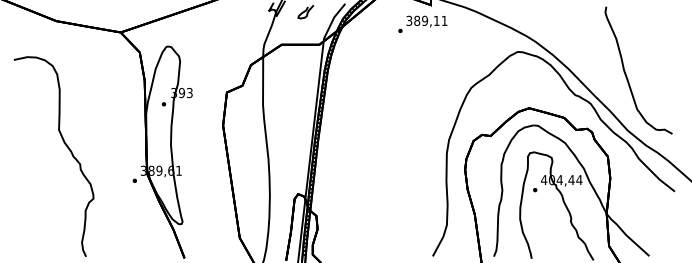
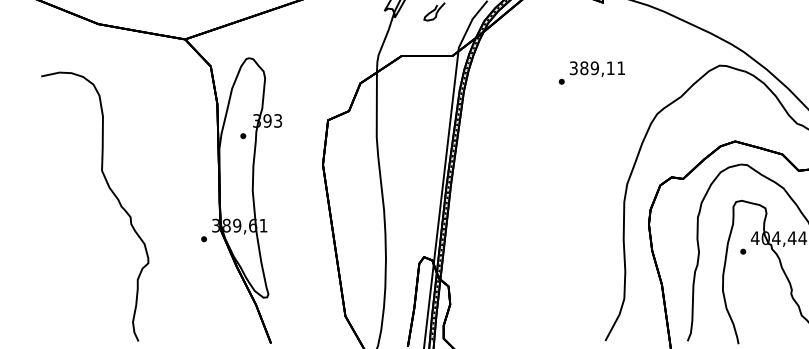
text: (422, 23) -> (591, 71), moved

